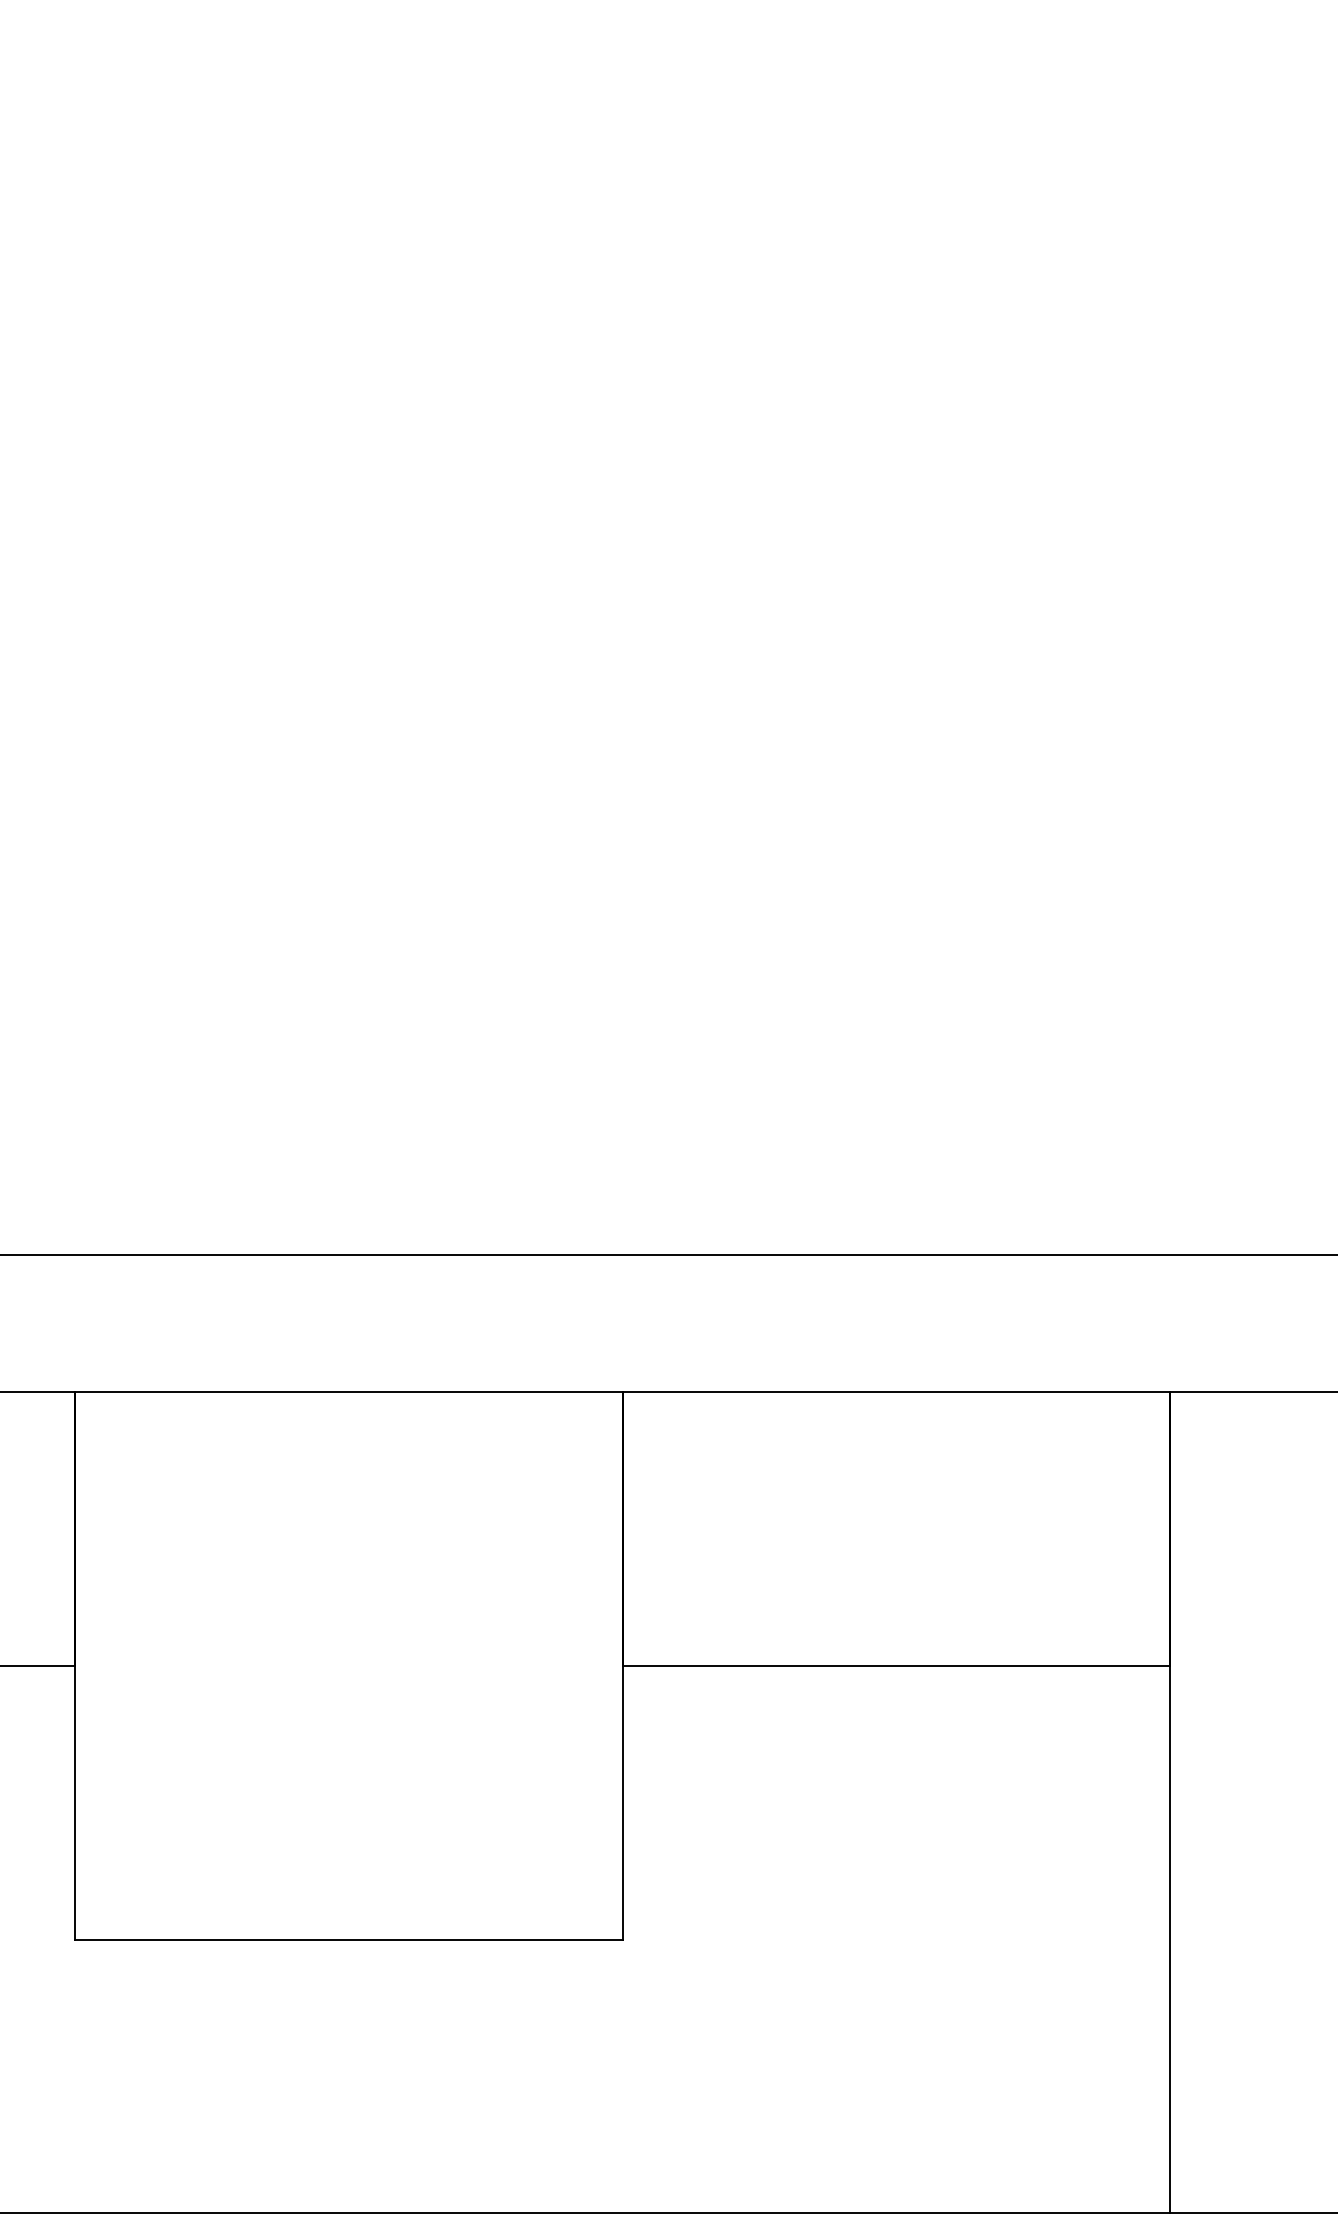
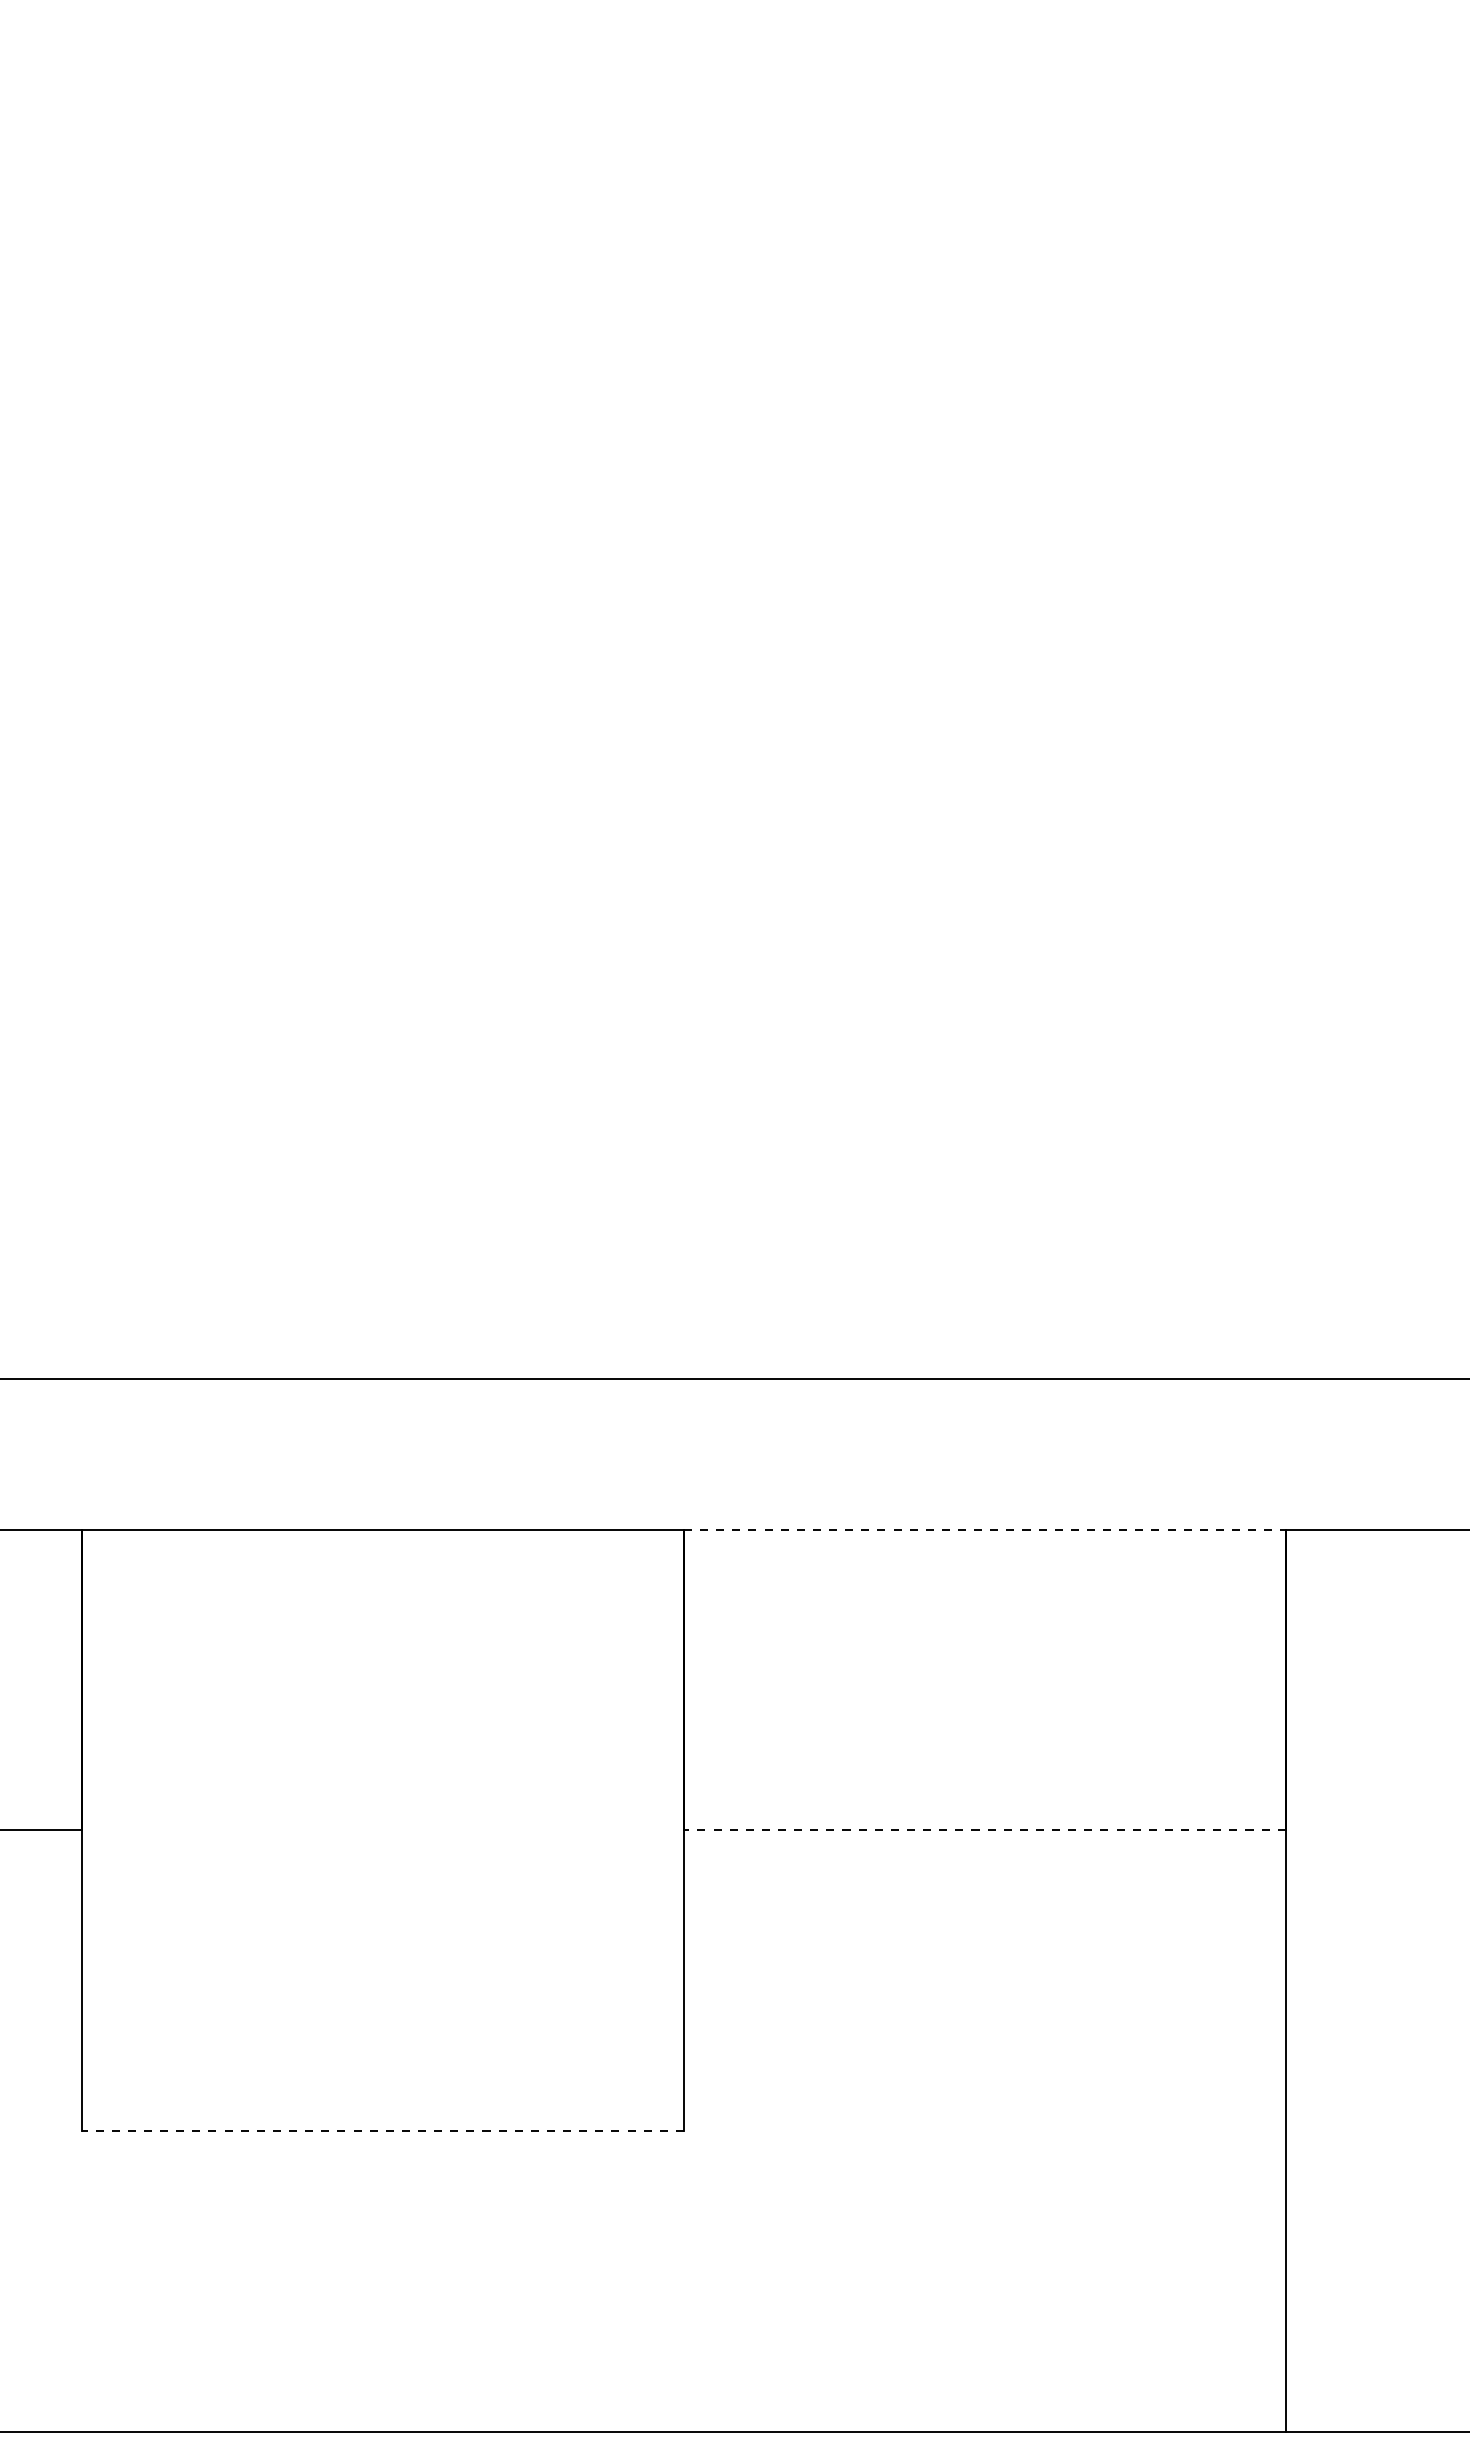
line: (896, 1391) -> (984, 1529), solid -> dashed
line: (896, 1665) -> (984, 1830), solid -> dashed
line: (349, 1939) -> (383, 2131), solid -> dashed

